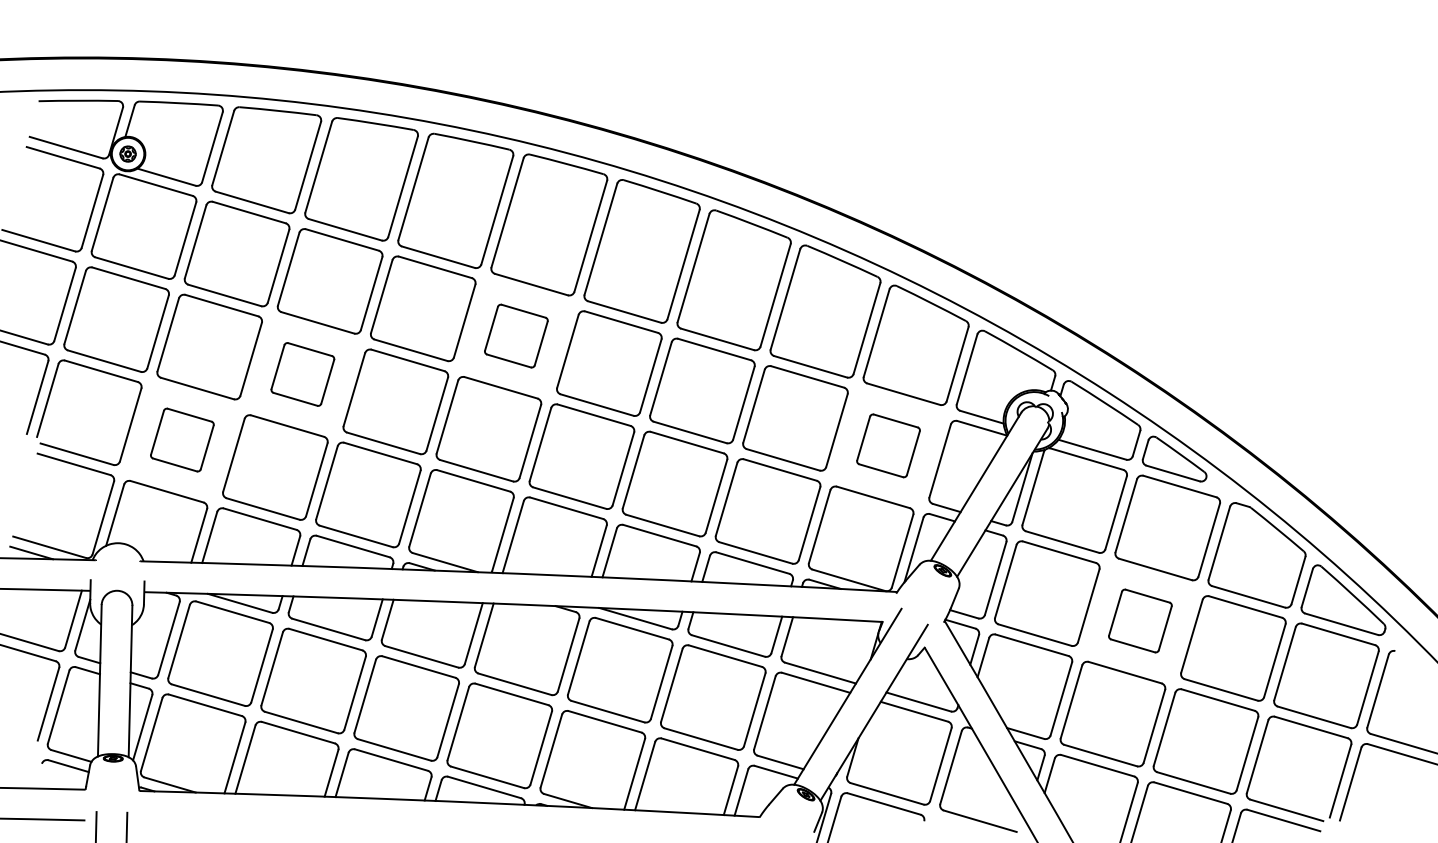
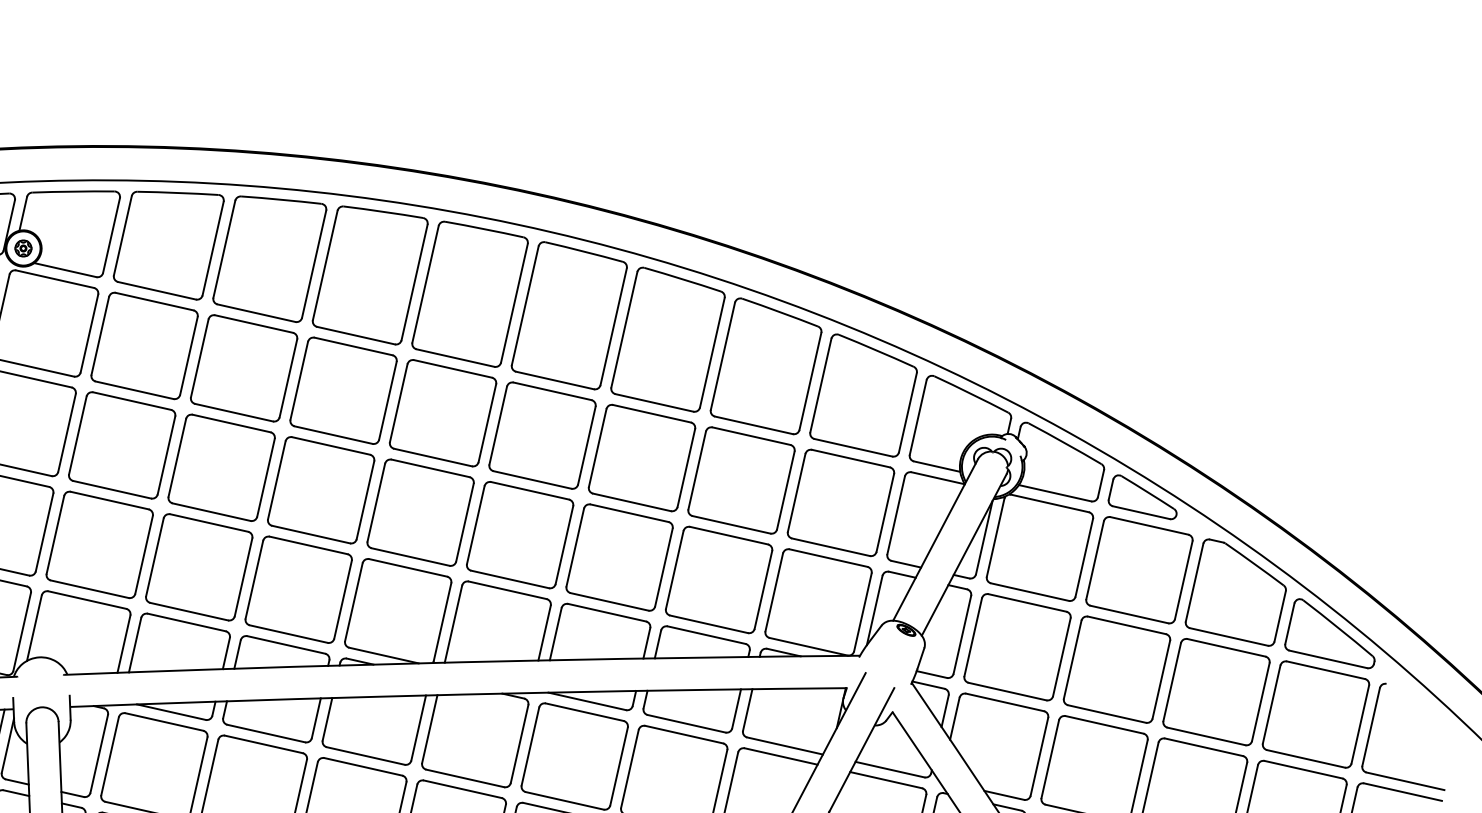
part: (516, 335) -> (443, 412), size x1.67
part: (302, 374) -> (221, 467), size x1.67
part: (182, 439) -> (99, 544), size x1.67
part: (888, 445) -> (840, 502), size x1.67
part: (1140, 620) -> (1117, 669), size x1.67

